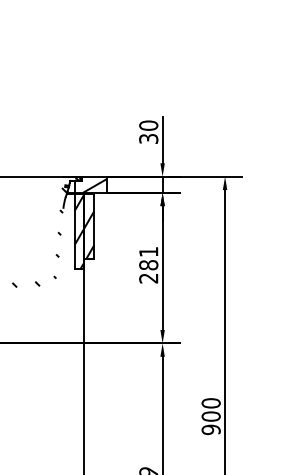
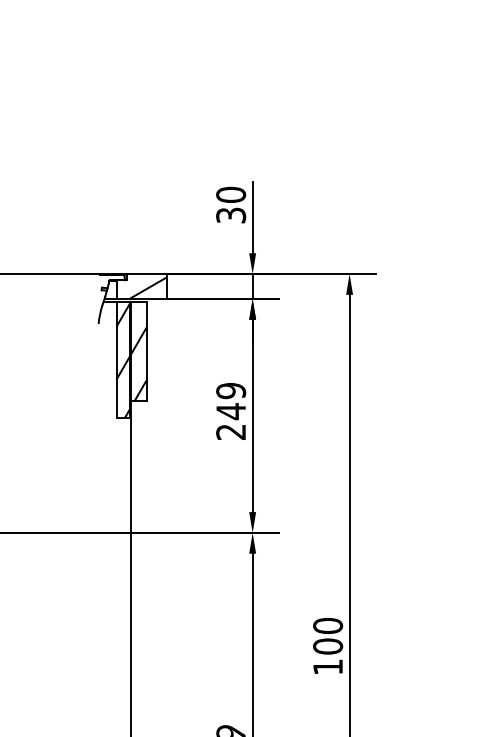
hatch: (45, 232) -> (70, 360), removed
text: (148, 258) -> (230, 401), 281 -> 249
text: (210, 429) -> (326, 666), 900 -> 100

